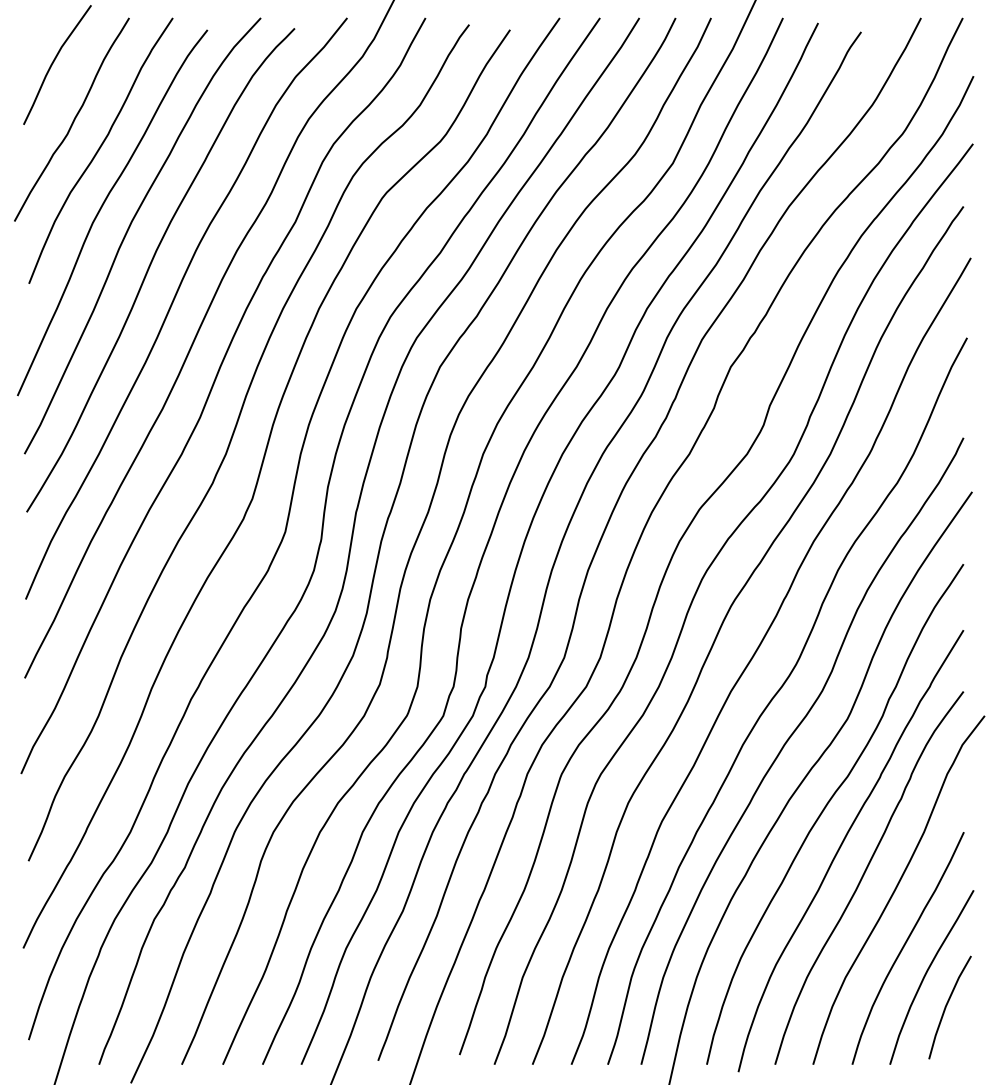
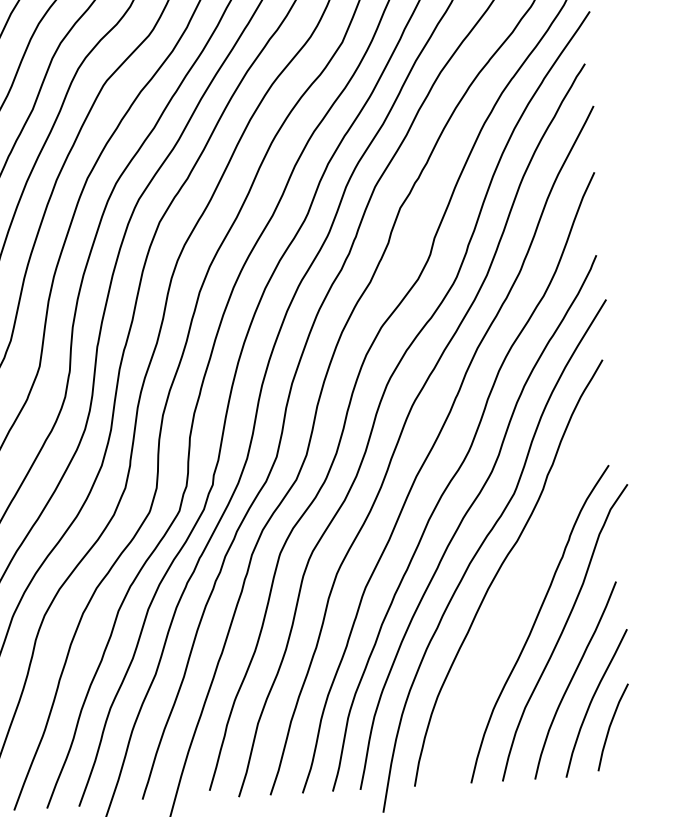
curve: (841, 846) -> (515, 599), removed

